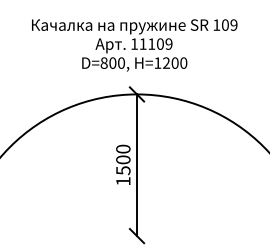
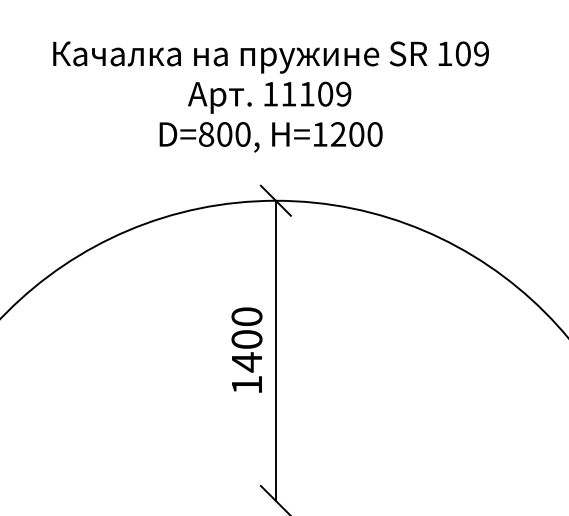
text: (123, 170) -> (247, 361), 1500 -> 1400

